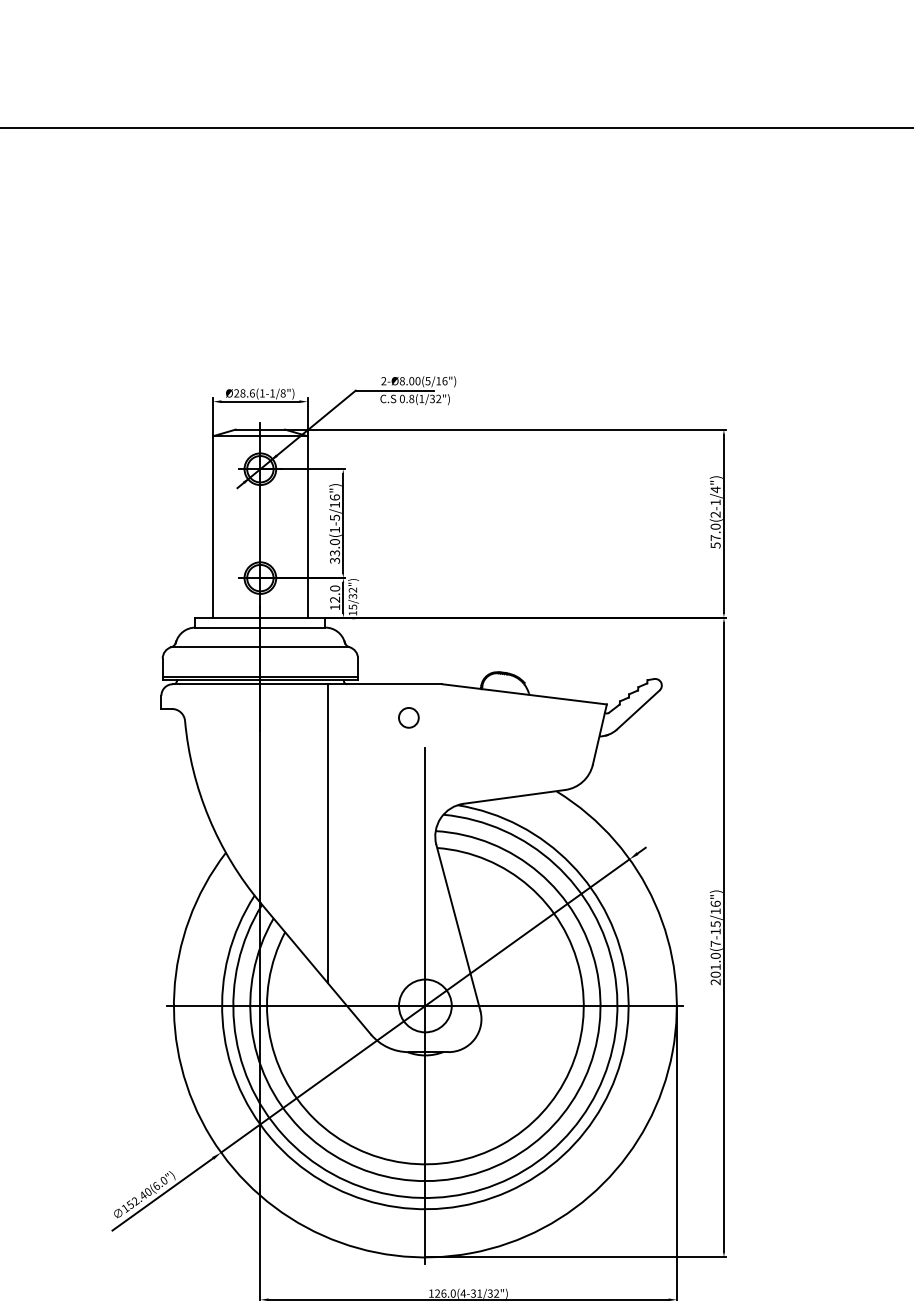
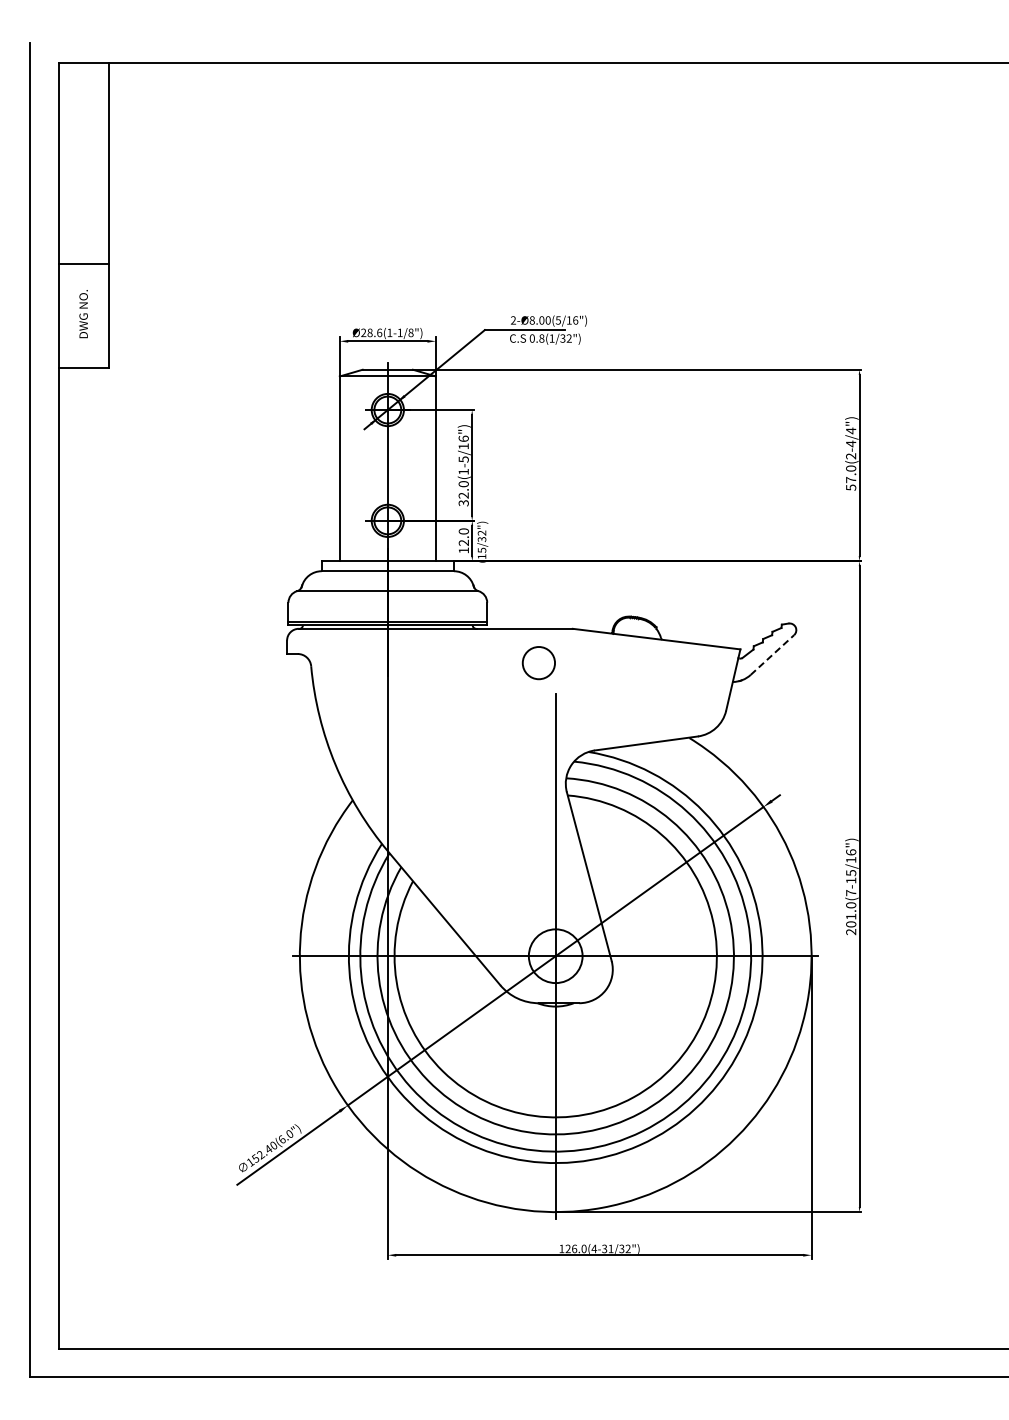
text: (716, 502) -> (851, 443), 57.0(2-1/4") -> 57.0(2-4/4")
text: (334, 553) -> (463, 495), 33.0(1-5/16") -> 32.0(1-5/16")
line: (638, 709) -> (772, 654), solid -> dashed
circle: (408, 717) -> (538, 662), size x1.6
line: (327, 833) -> (456, 780), removed

